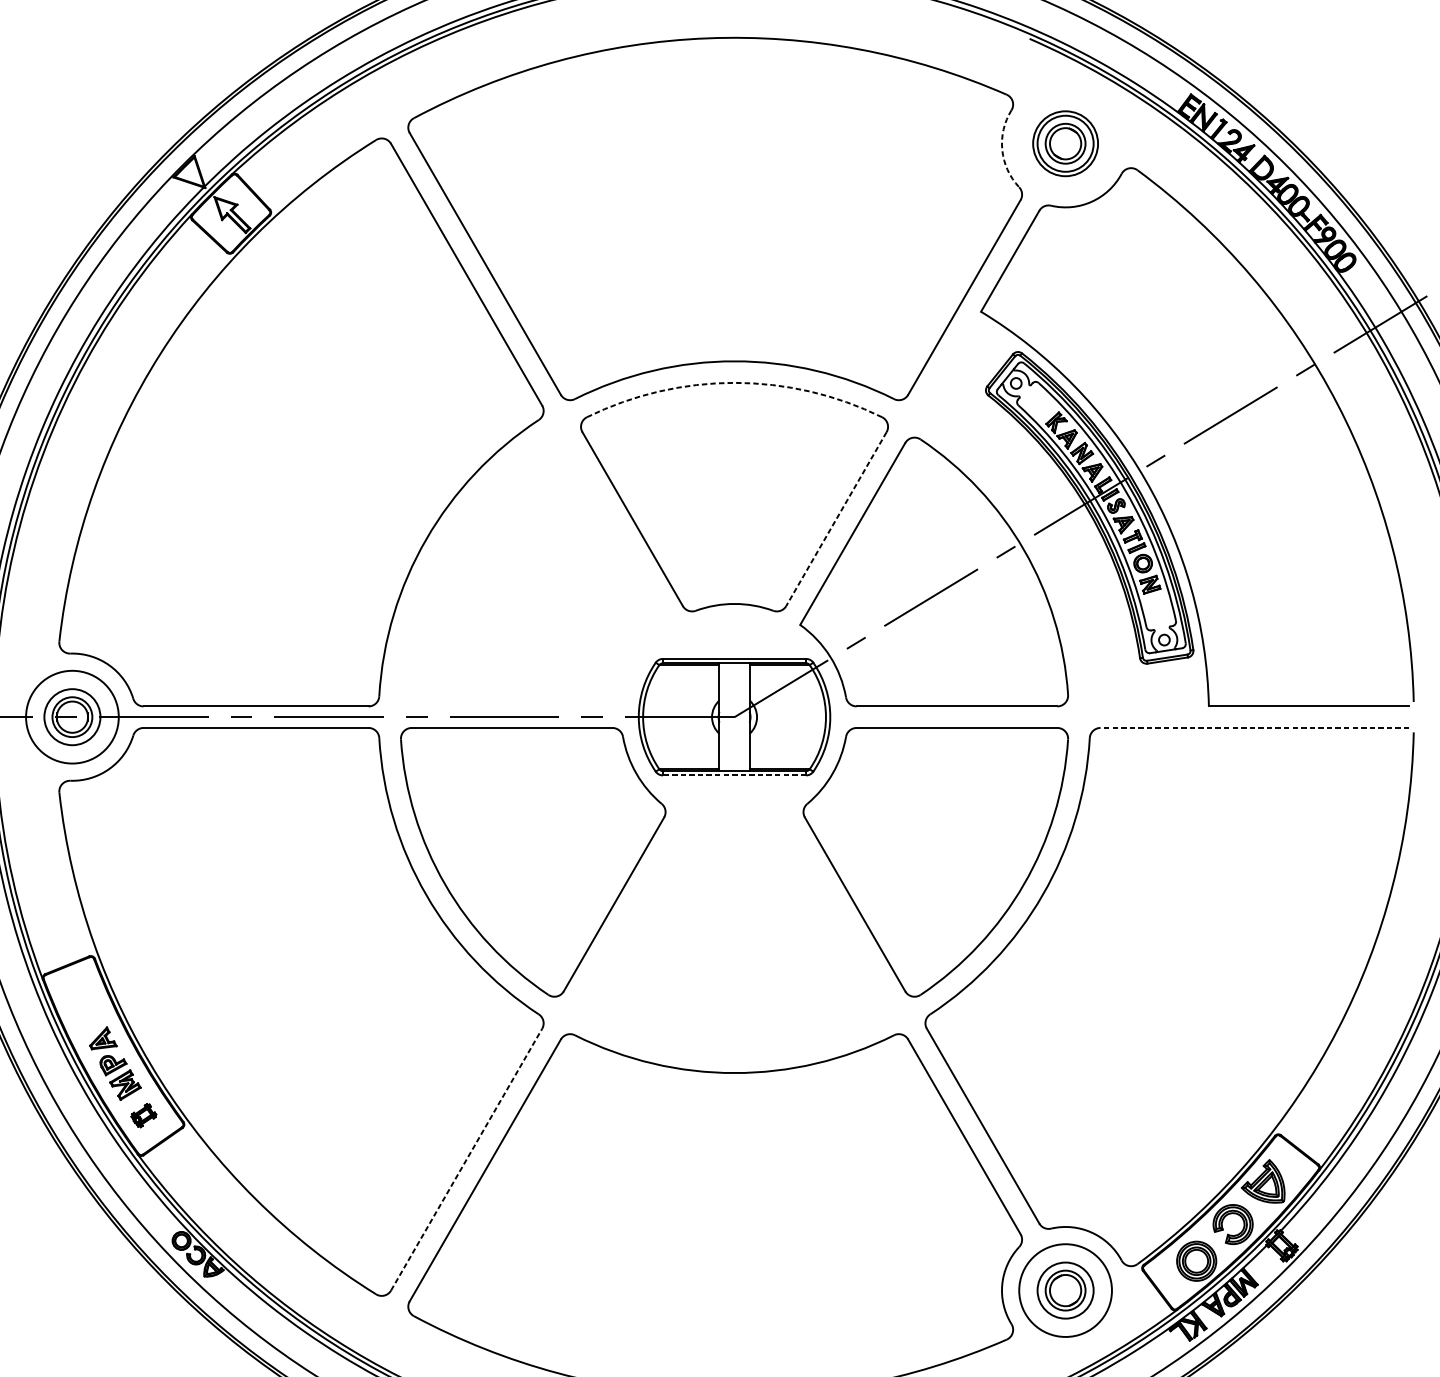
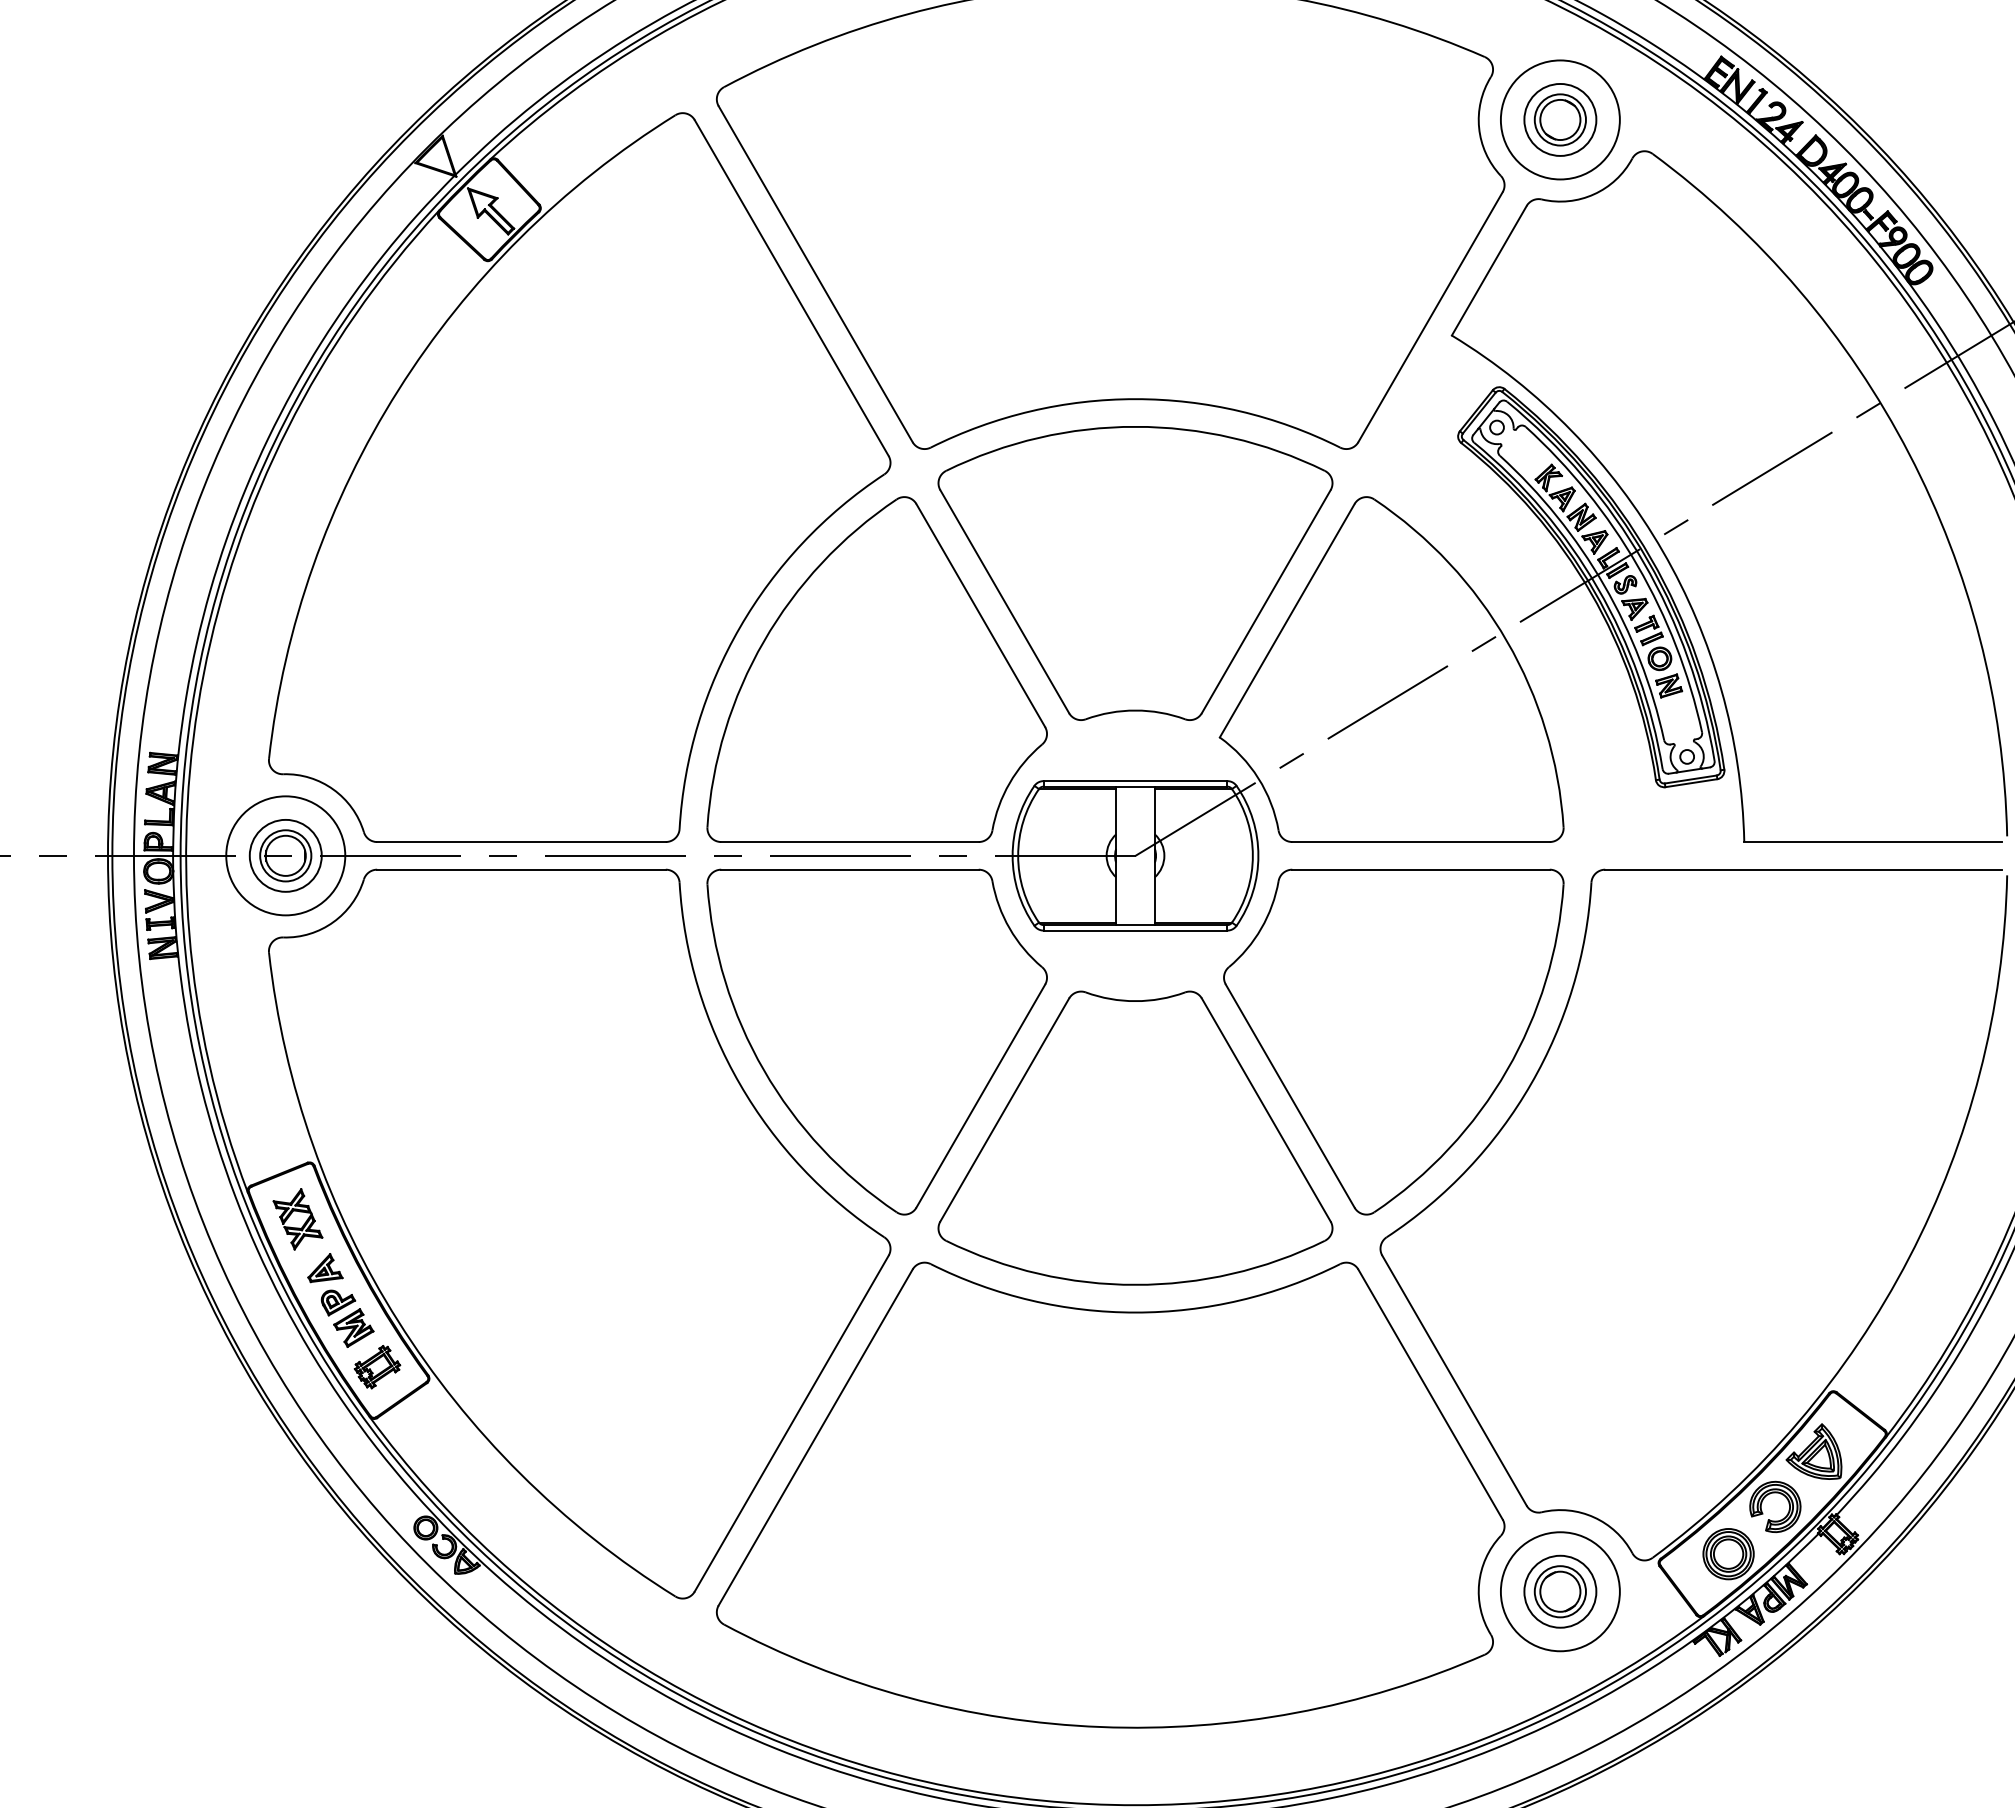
circle: (1064, 143) -> (1559, 119), size x1.43
arc: (1002, 150) -> (1479, 128), dashed -> solid
arc: (734, 382) -> (1135, 426), dashed -> solid
line: (836, 518) -> (1266, 601), dashed -> solid
part: (532, 571) -> (876, 669), added
line: (1254, 727) -> (1802, 869), dashed -> solid
line: (734, 775) -> (1135, 930), dashed -> solid
part: (734, 936) -> (1135, 1137), added
part: (83, 995) -> (299, 1212), added
part: (143, 1115) -> (377, 1367), size x1.43
line: (466, 1159) -> (791, 1423), dashed -> solid

